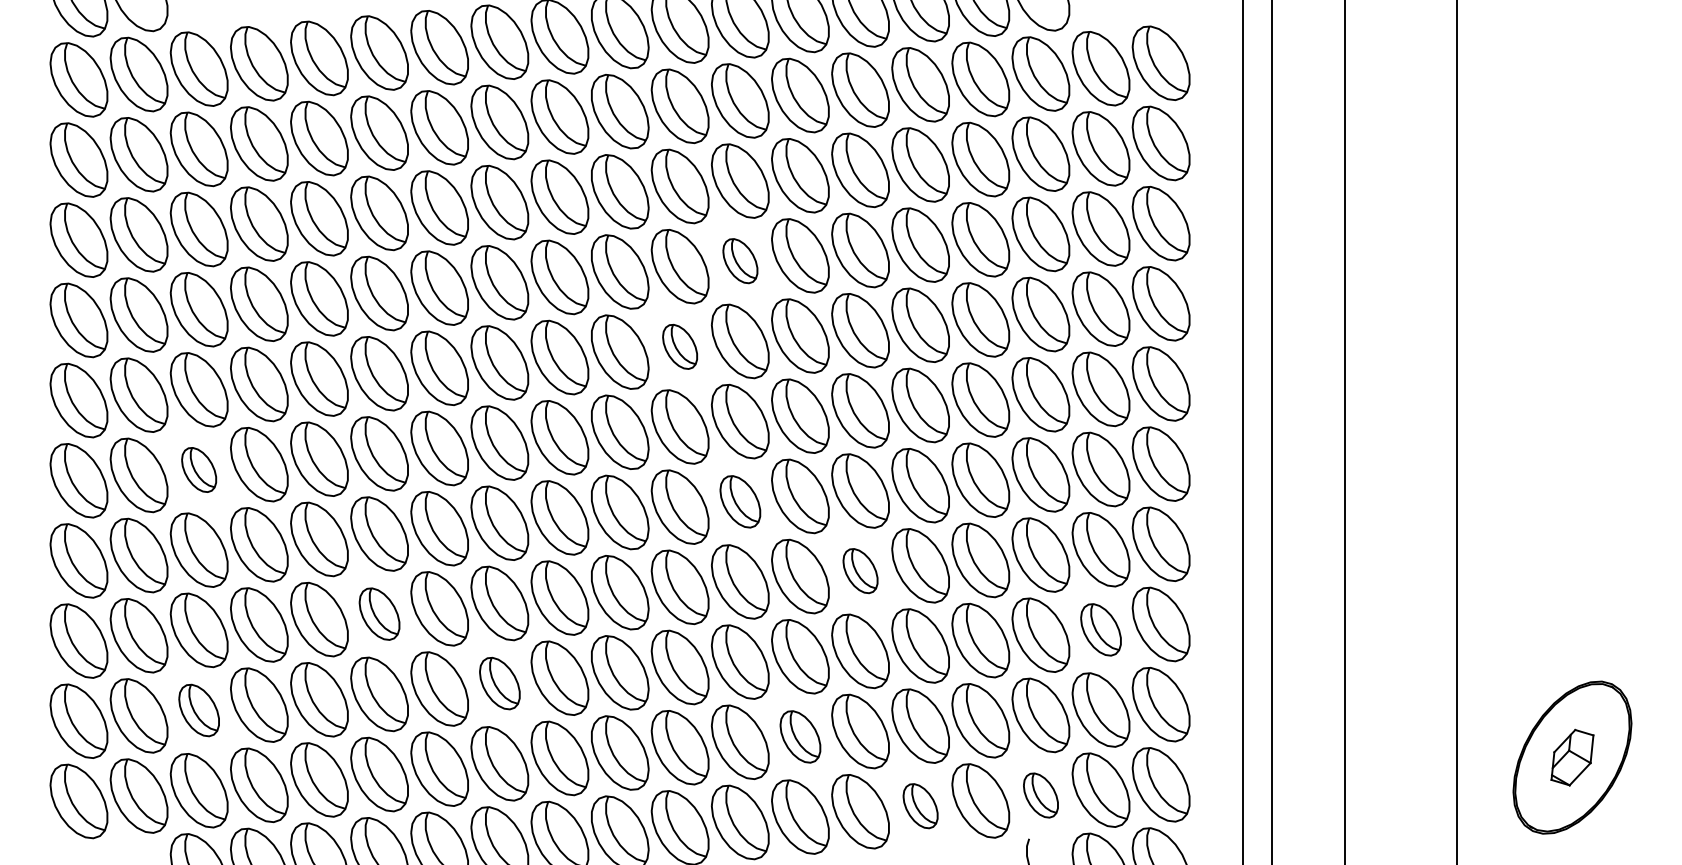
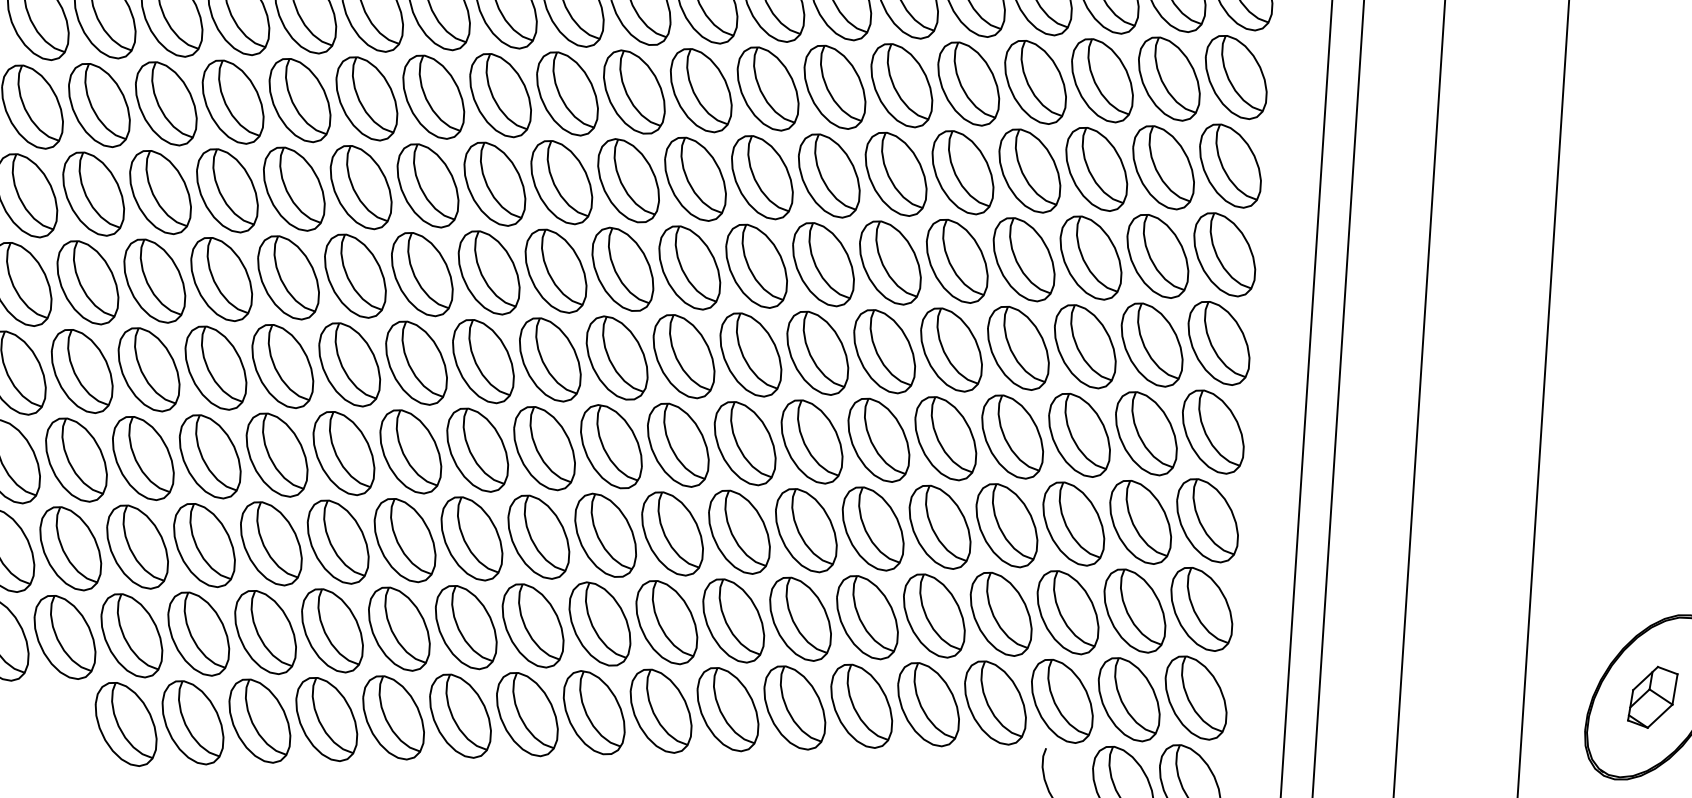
part: (740, 260) -> (768, 88), size x1.67
part: (679, 346) -> (694, 178), size x1.67
part: (198, 469) -> (153, 280), size x1.67
part: (740, 501) -> (751, 354), size x1.43
part: (860, 570) -> (878, 439), size x1.67
part: (379, 613) -> (343, 452), size x1.43
part: (1100, 629) -> (1140, 521), size x1.43
part: (499, 683) -> (471, 538), size x1.43
part: (198, 710) -> (136, 546), size x1.43
part: (800, 736) -> (800, 618), size x1.43
part: (1040, 795) -> (1061, 701), size x1.67
part: (920, 805) -> (928, 703), size x1.67

